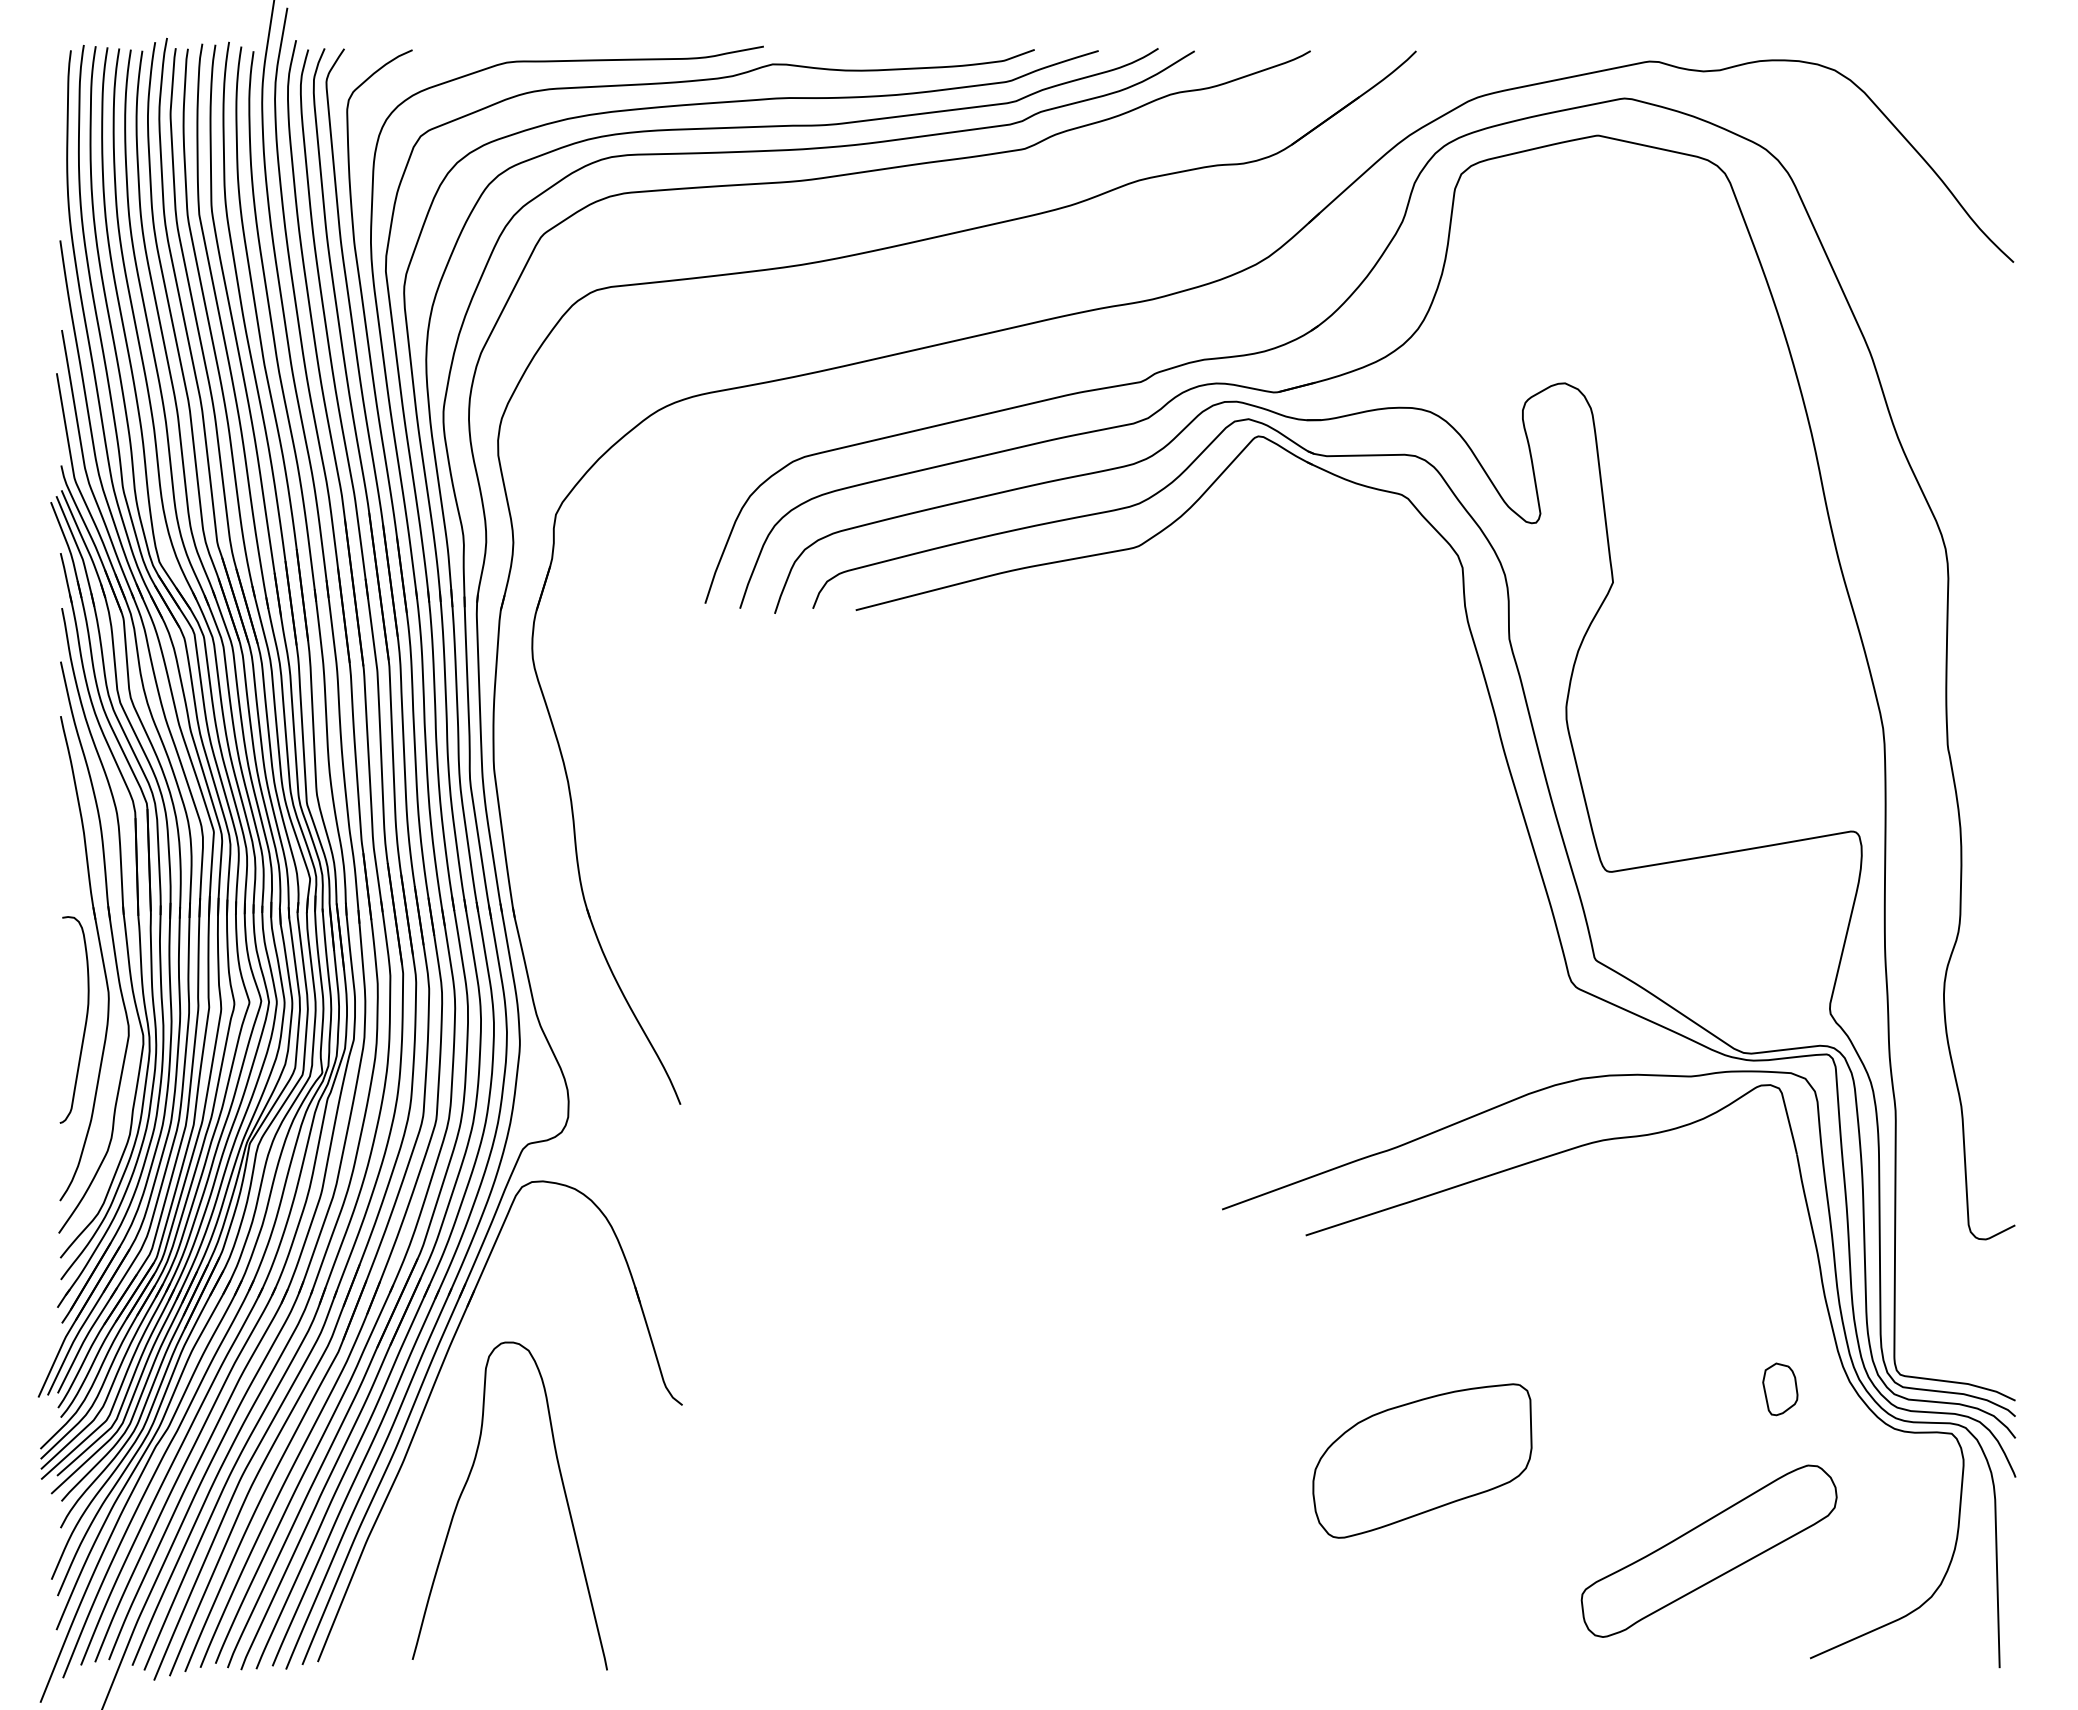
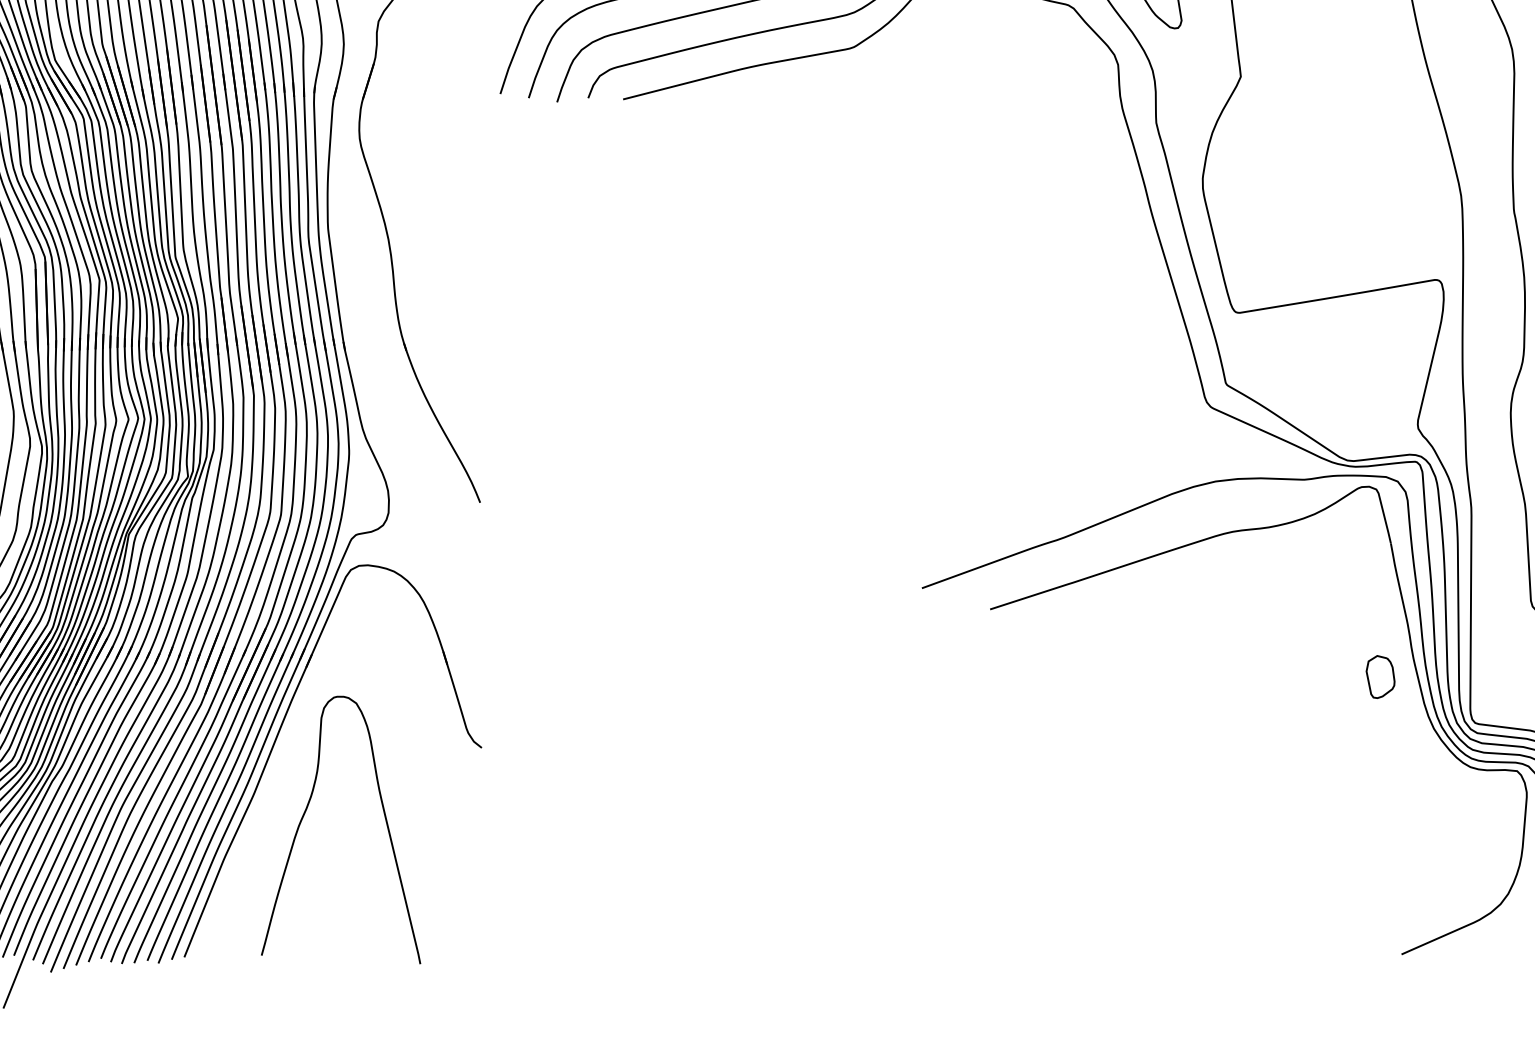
part: (1780, 1389) -> (1380, 677), moved
part: (1422, 1460) -> (1085, 792), removed
part: (1708, 1550) -> (1318, 866), removed

